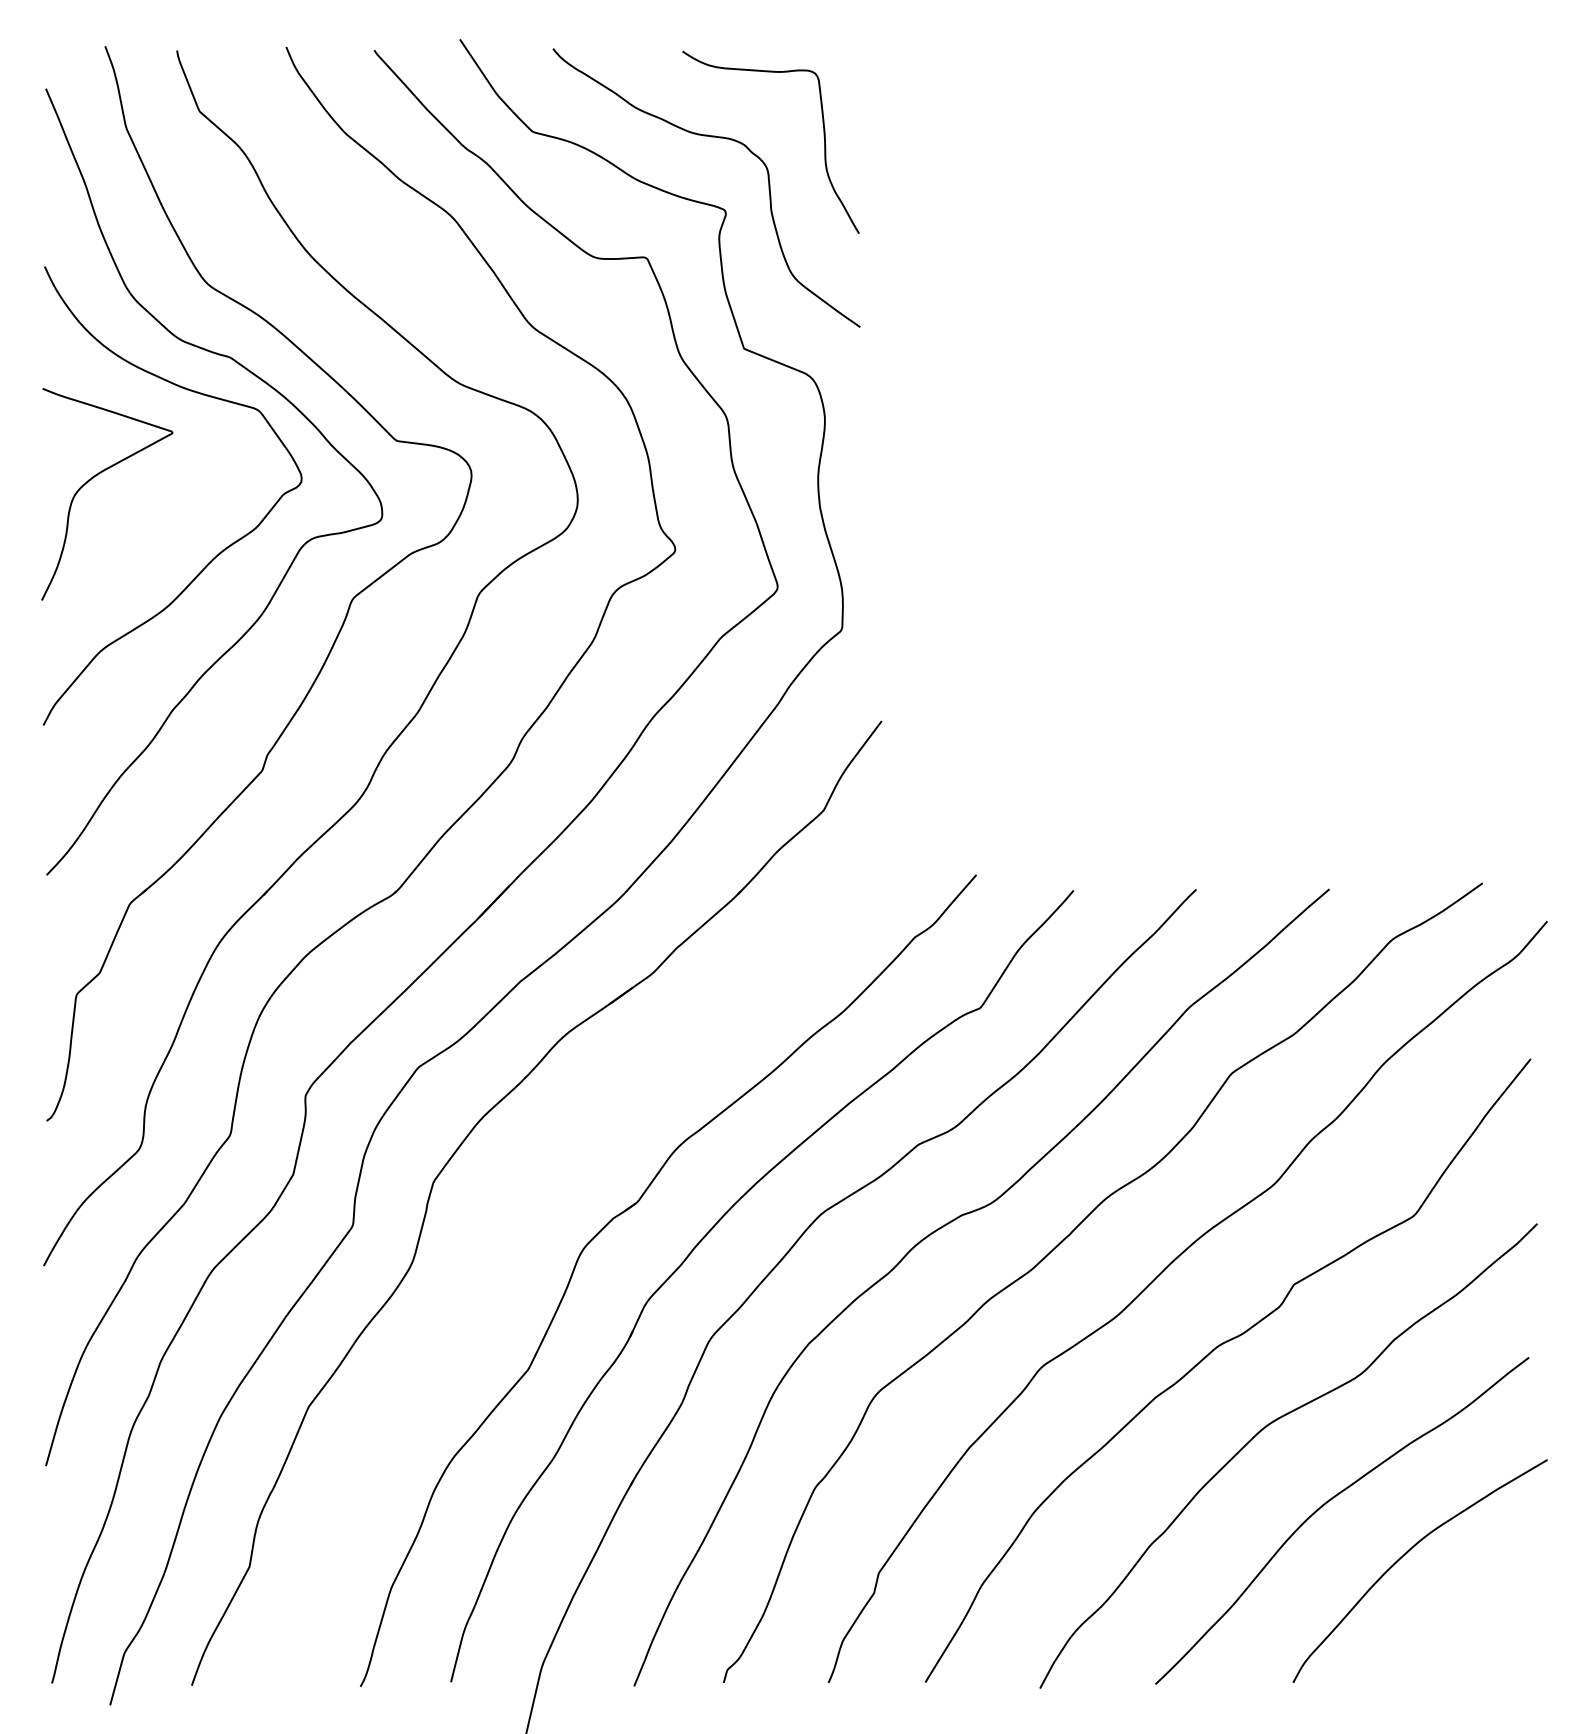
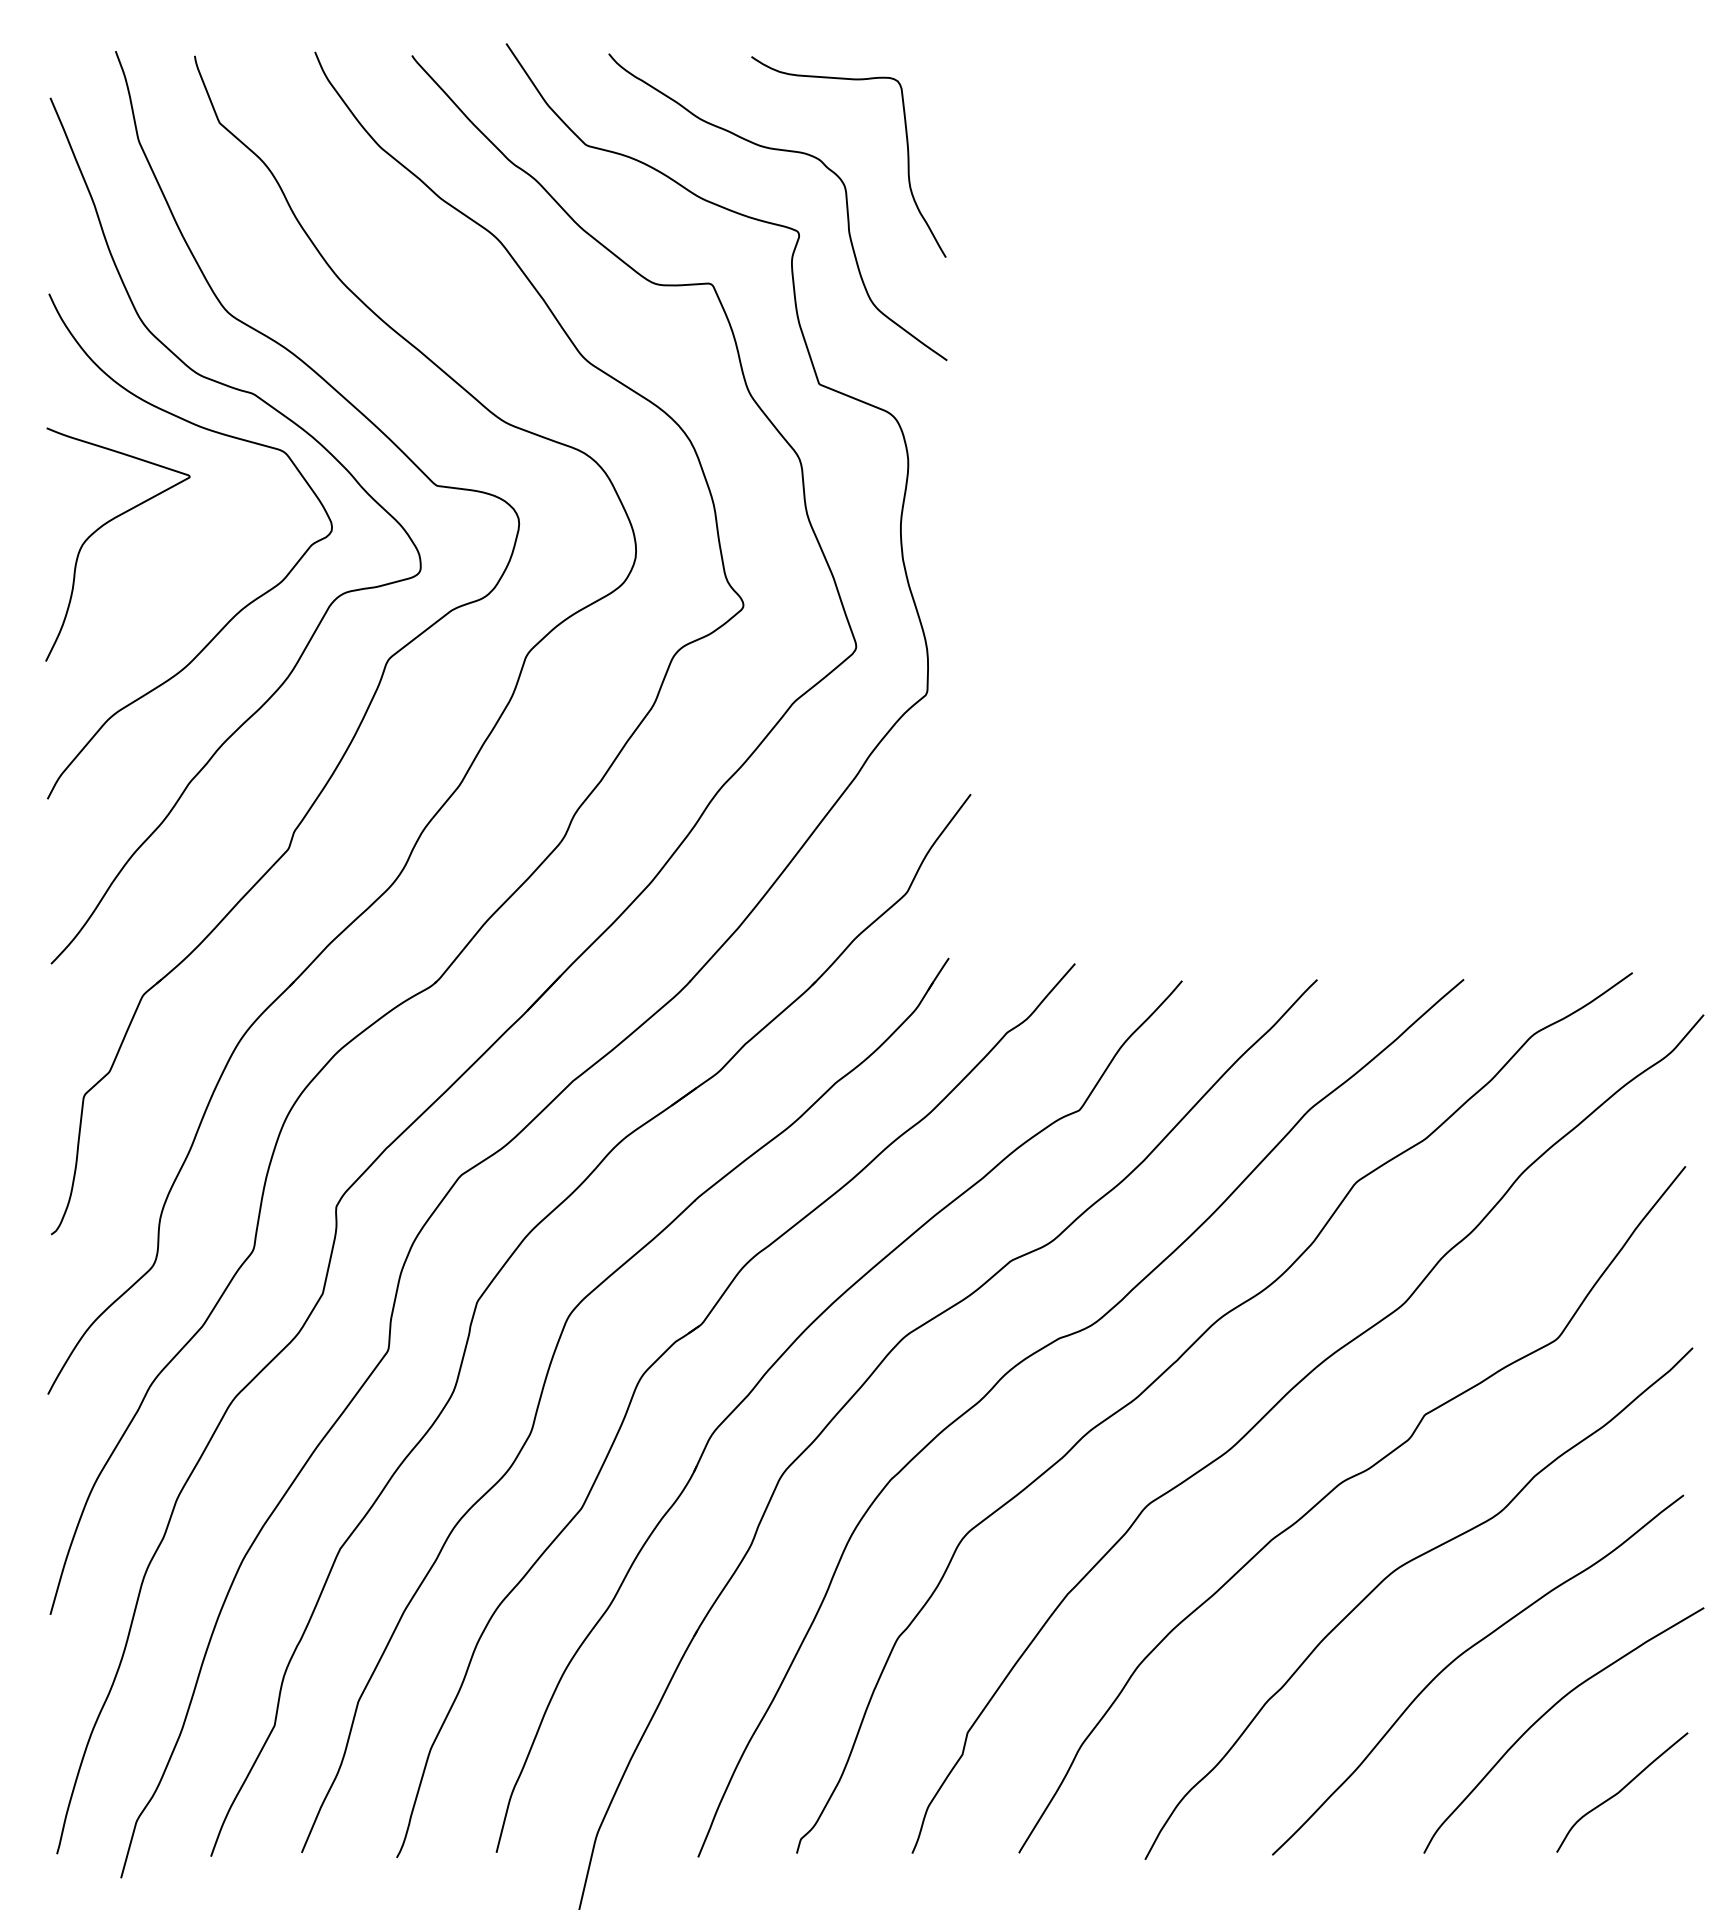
part: (495, 1257) -> (545, 1385), added
curve: (1472, 1626) -> (1621, 1791), added

